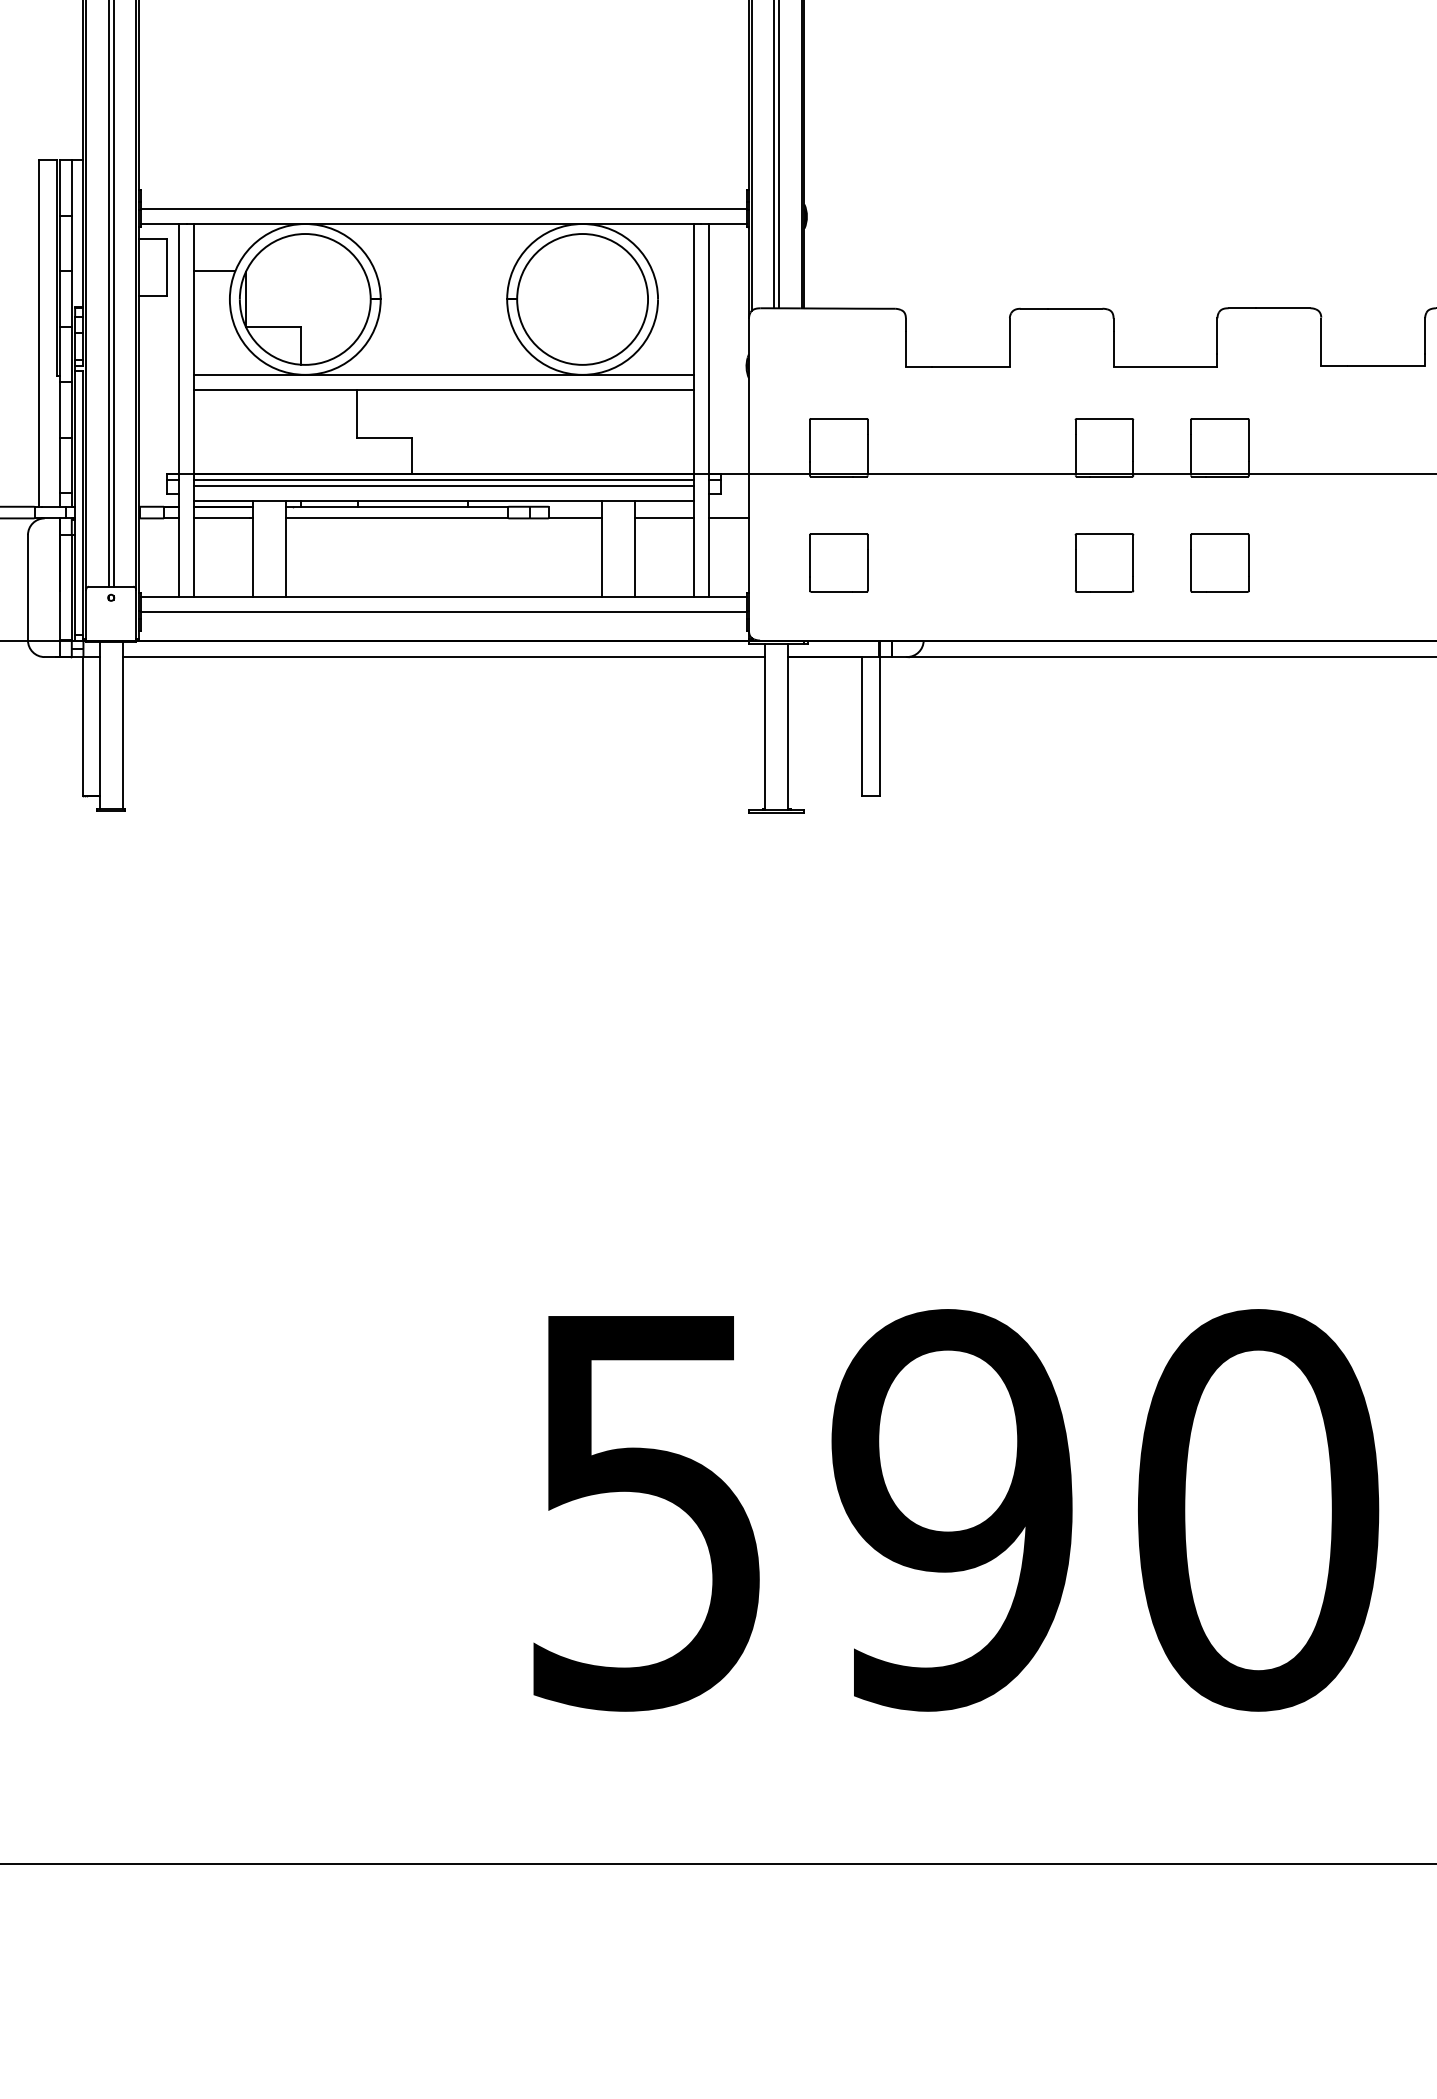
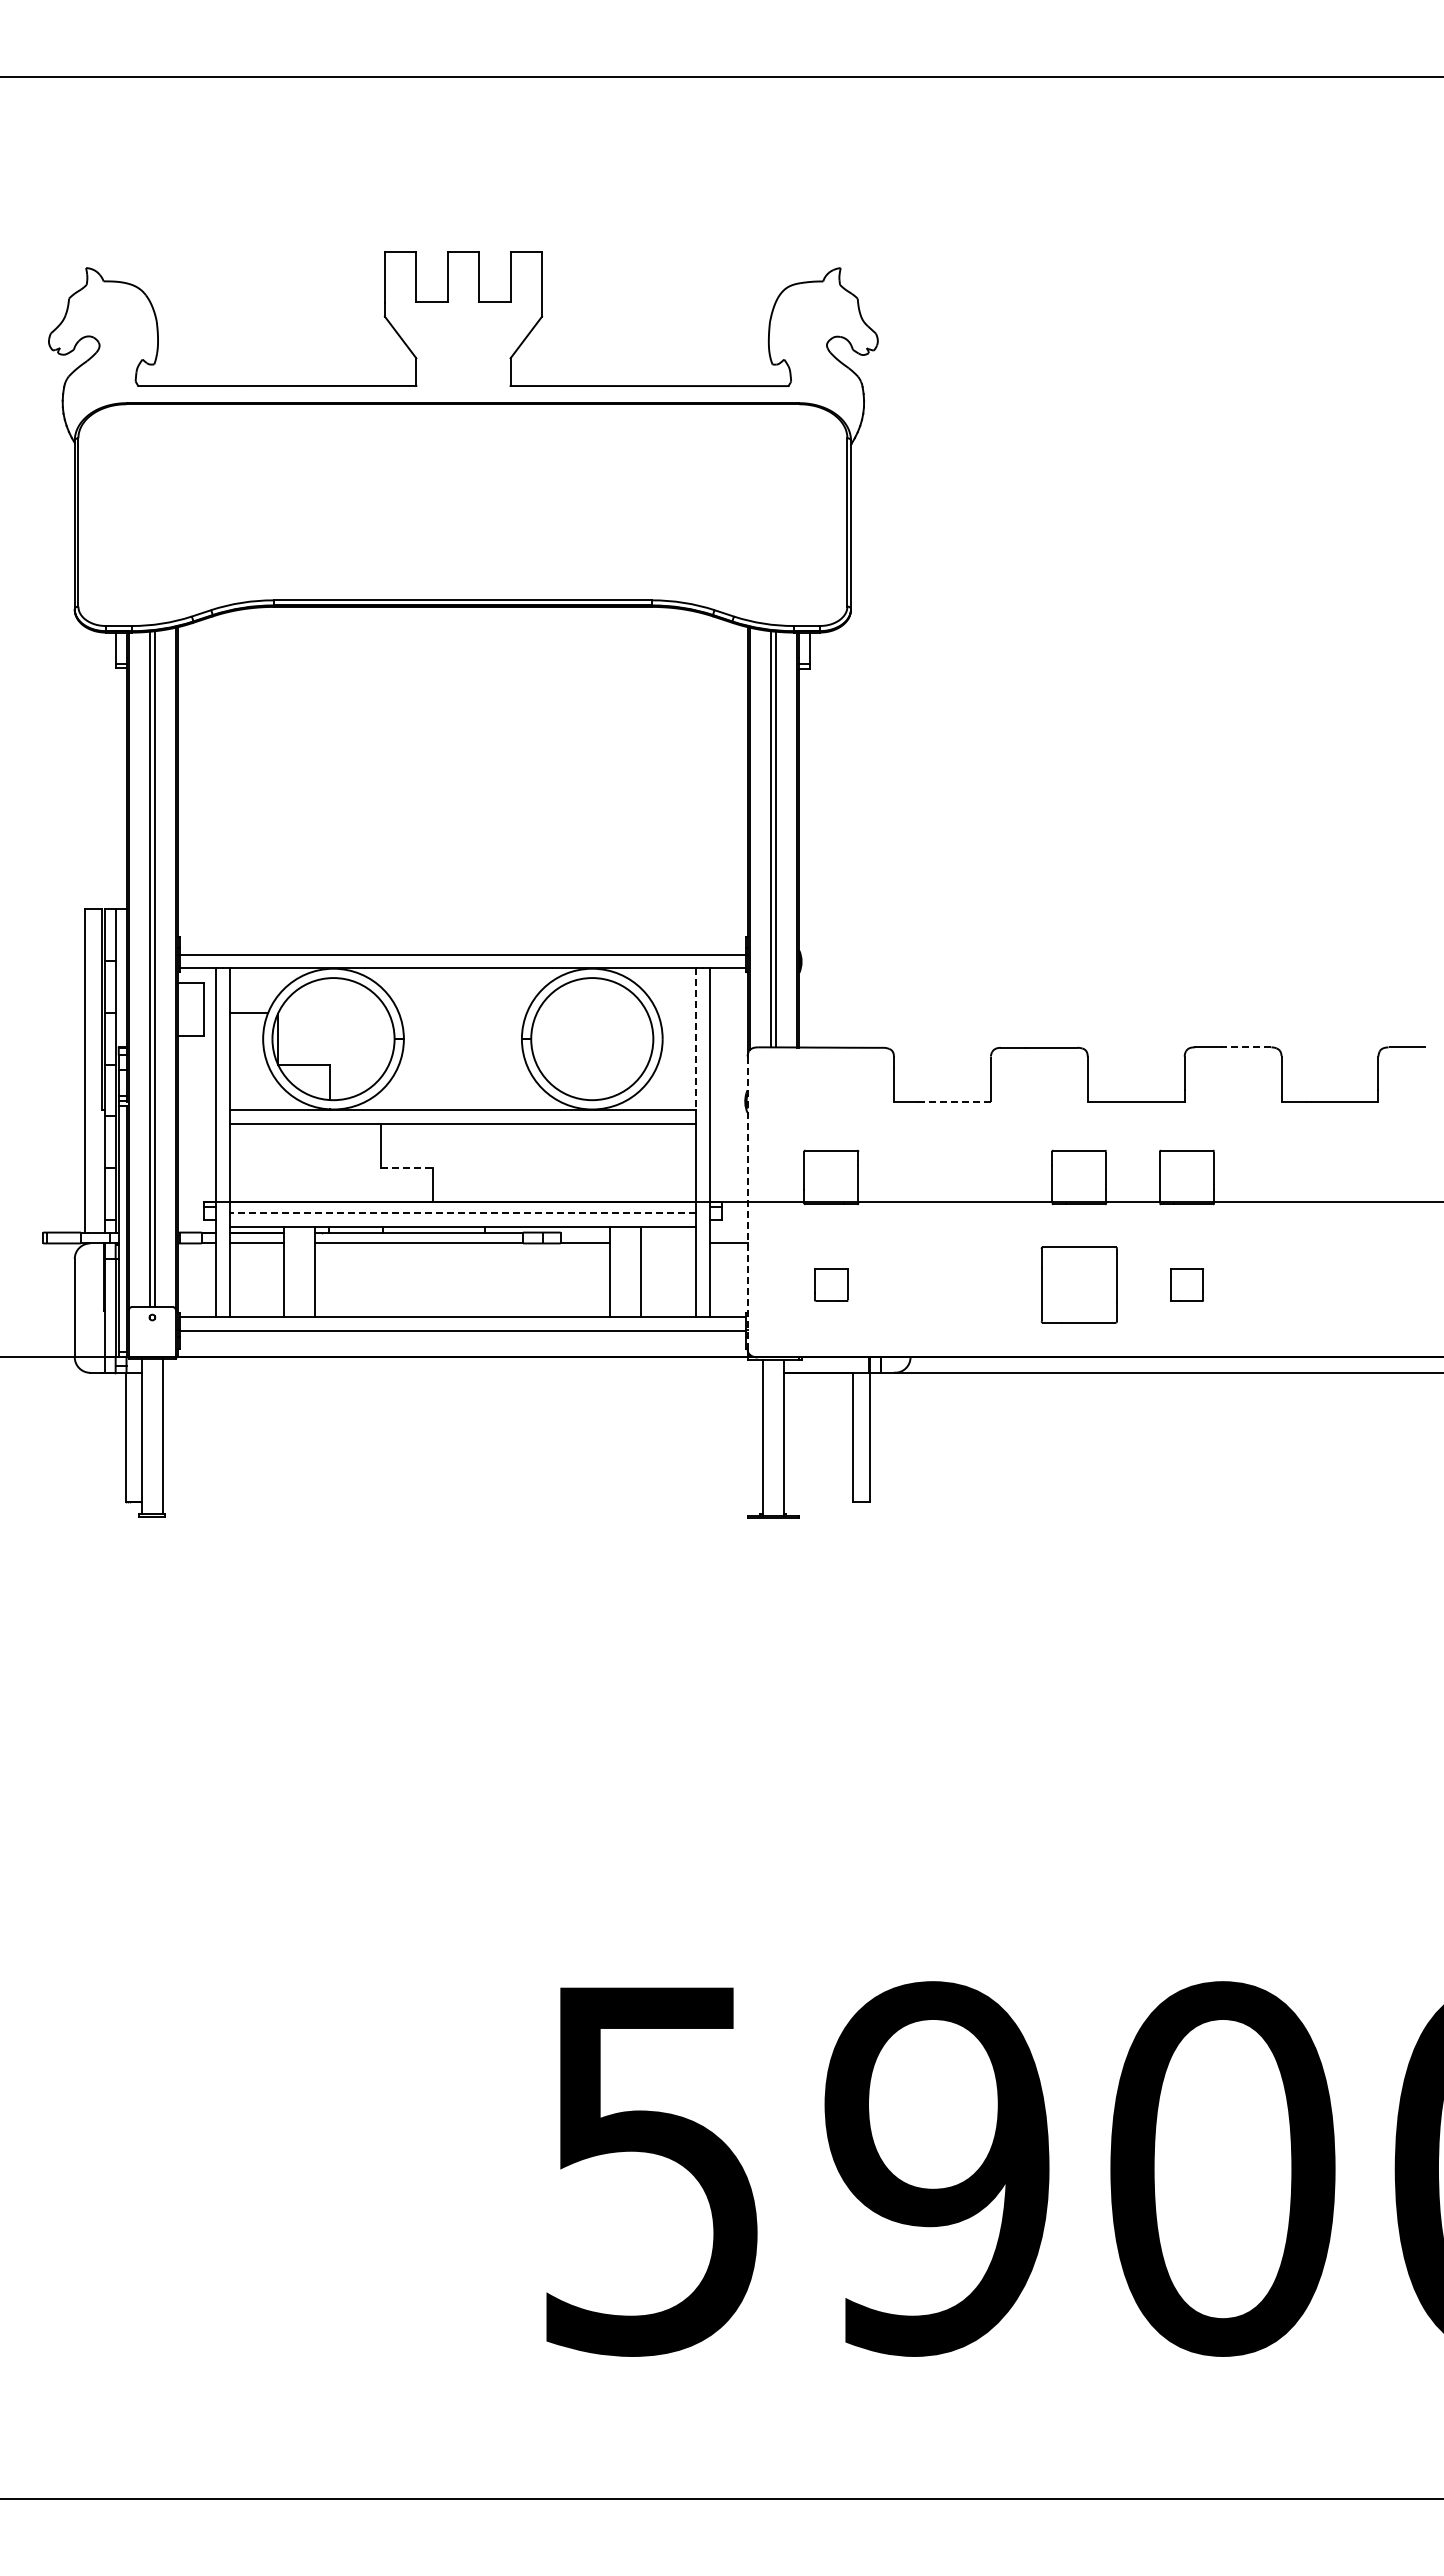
line: (693, 299) -> (695, 1039), solid -> dashed
line: (1282, 308) -> (1245, 1047), solid -> dashed
line: (970, 367) -> (954, 1102), solid -> dashed
line: (384, 438) -> (407, 1168), solid -> dashed
line: (748, 474) -> (747, 1202), solid -> dashed
line: (443, 479) -> (462, 1207), removed
line: (443, 486) -> (462, 1213), solid -> dashed
line: (664, 518) -> (668, 1243), removed
part: (838, 562) -> (831, 1284), size x0.6
part: (1103, 562) -> (1078, 1284), size x1.4
part: (1219, 562) -> (1186, 1284), size x0.6
line: (443, 656) -> (462, 1372), removed

